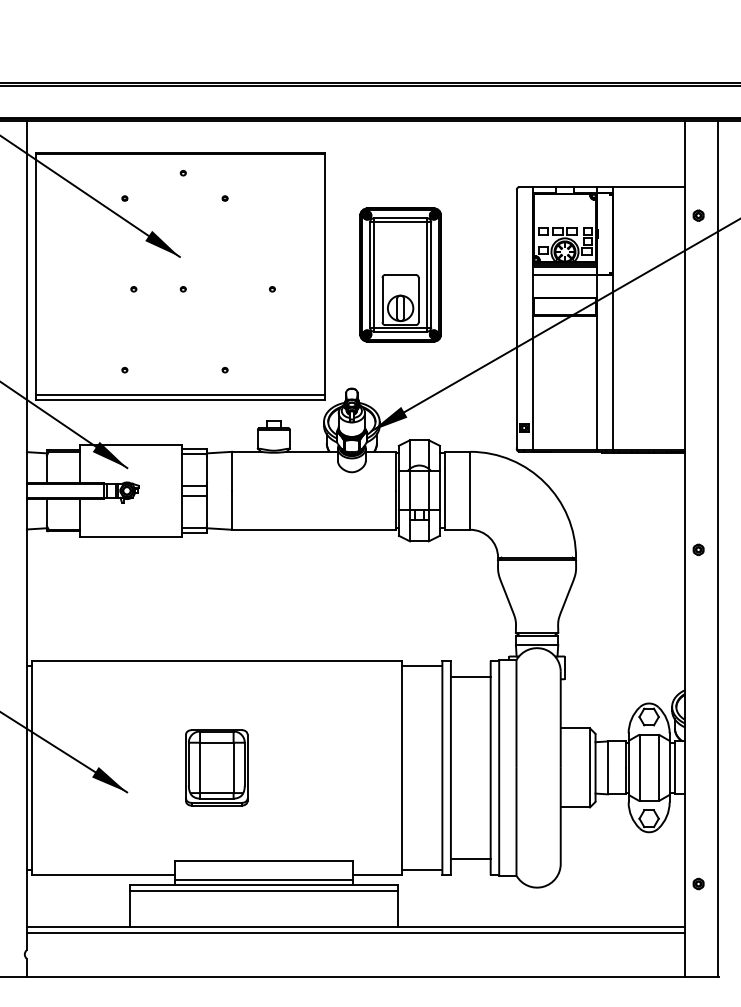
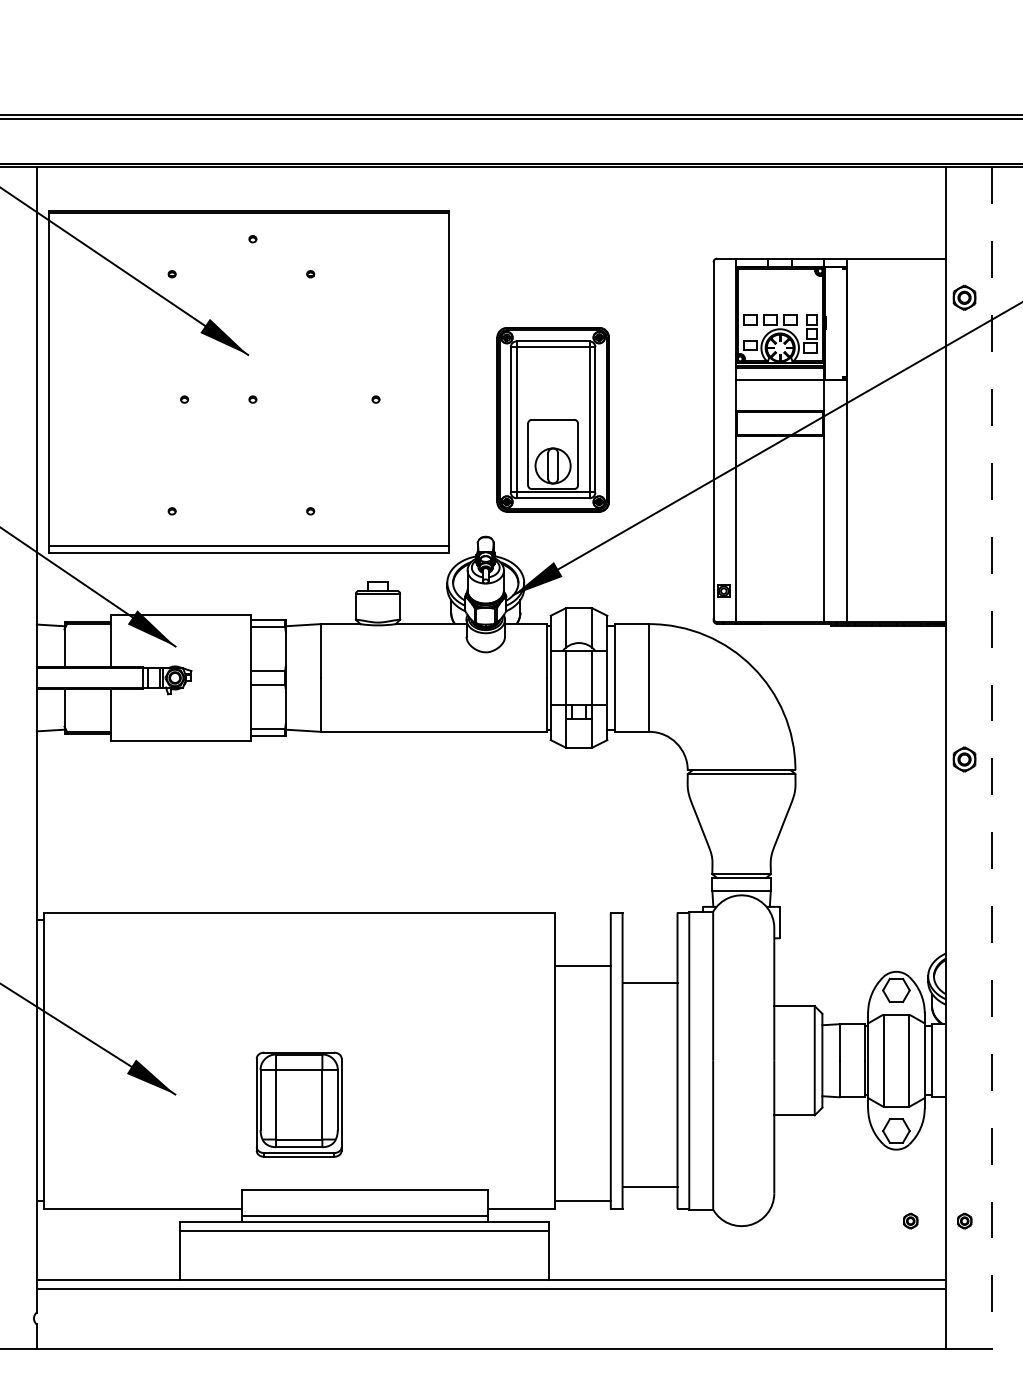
part: (698, 215) -> (964, 297), size x1.6
part: (400, 274) -> (552, 419), moved
part: (698, 549) -> (964, 759), size x1.6
line: (717, 549) -> (991, 758), solid -> dashed
line: (421, 666) -> (582, 966), moved
line: (470, 676) -> (649, 982), moved
part: (216, 767) -> (298, 1104), moved
part: (659, 883) -> (910, 1220), added

